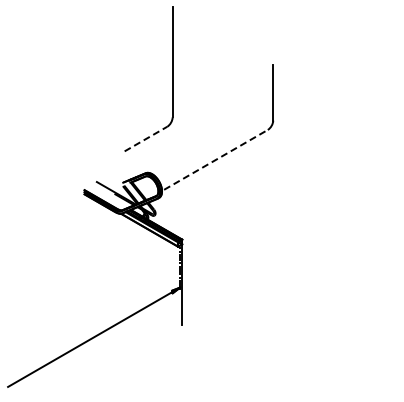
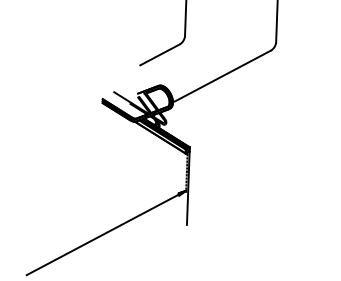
line: (145, 139) -> (159, 55), dashed -> solid
line: (215, 159) -> (222, 75), dashed -> solid

